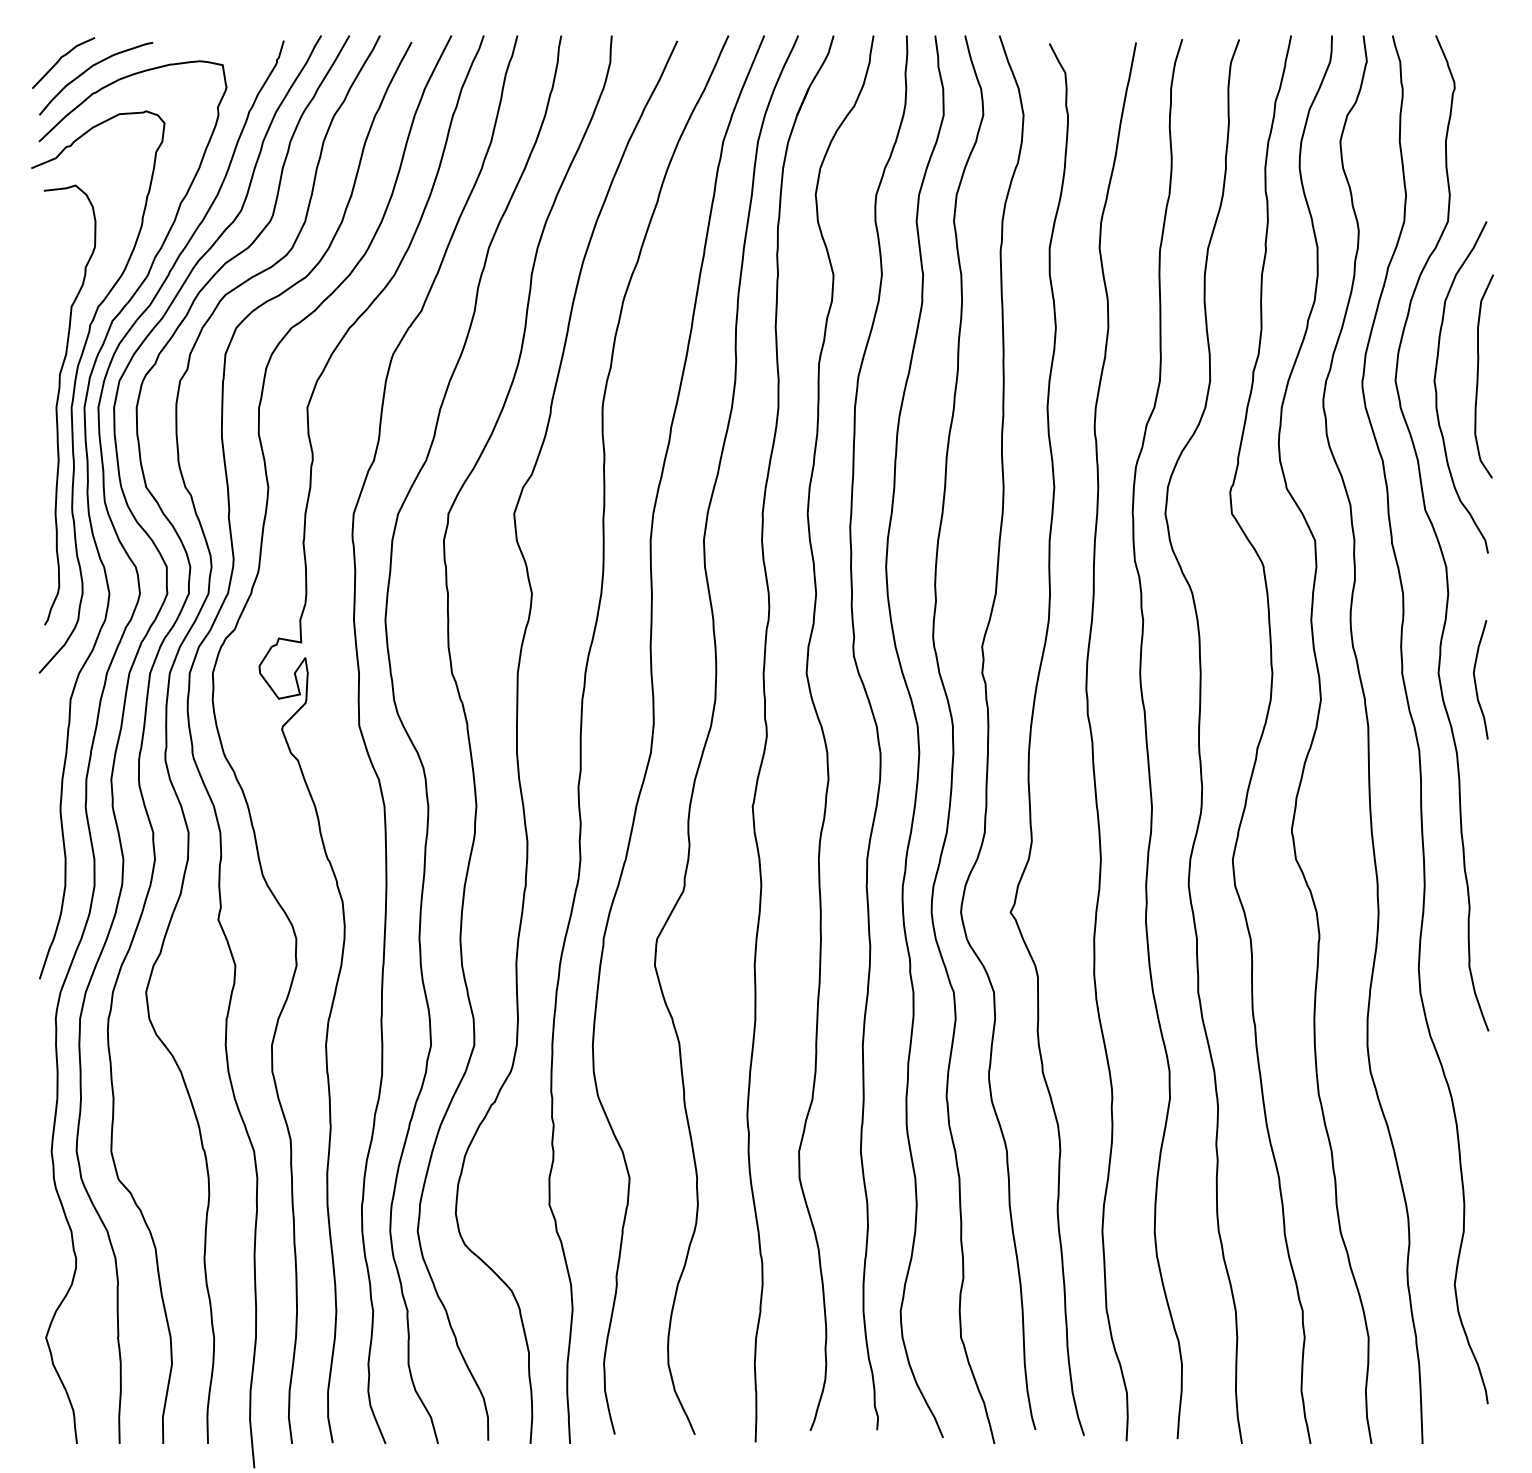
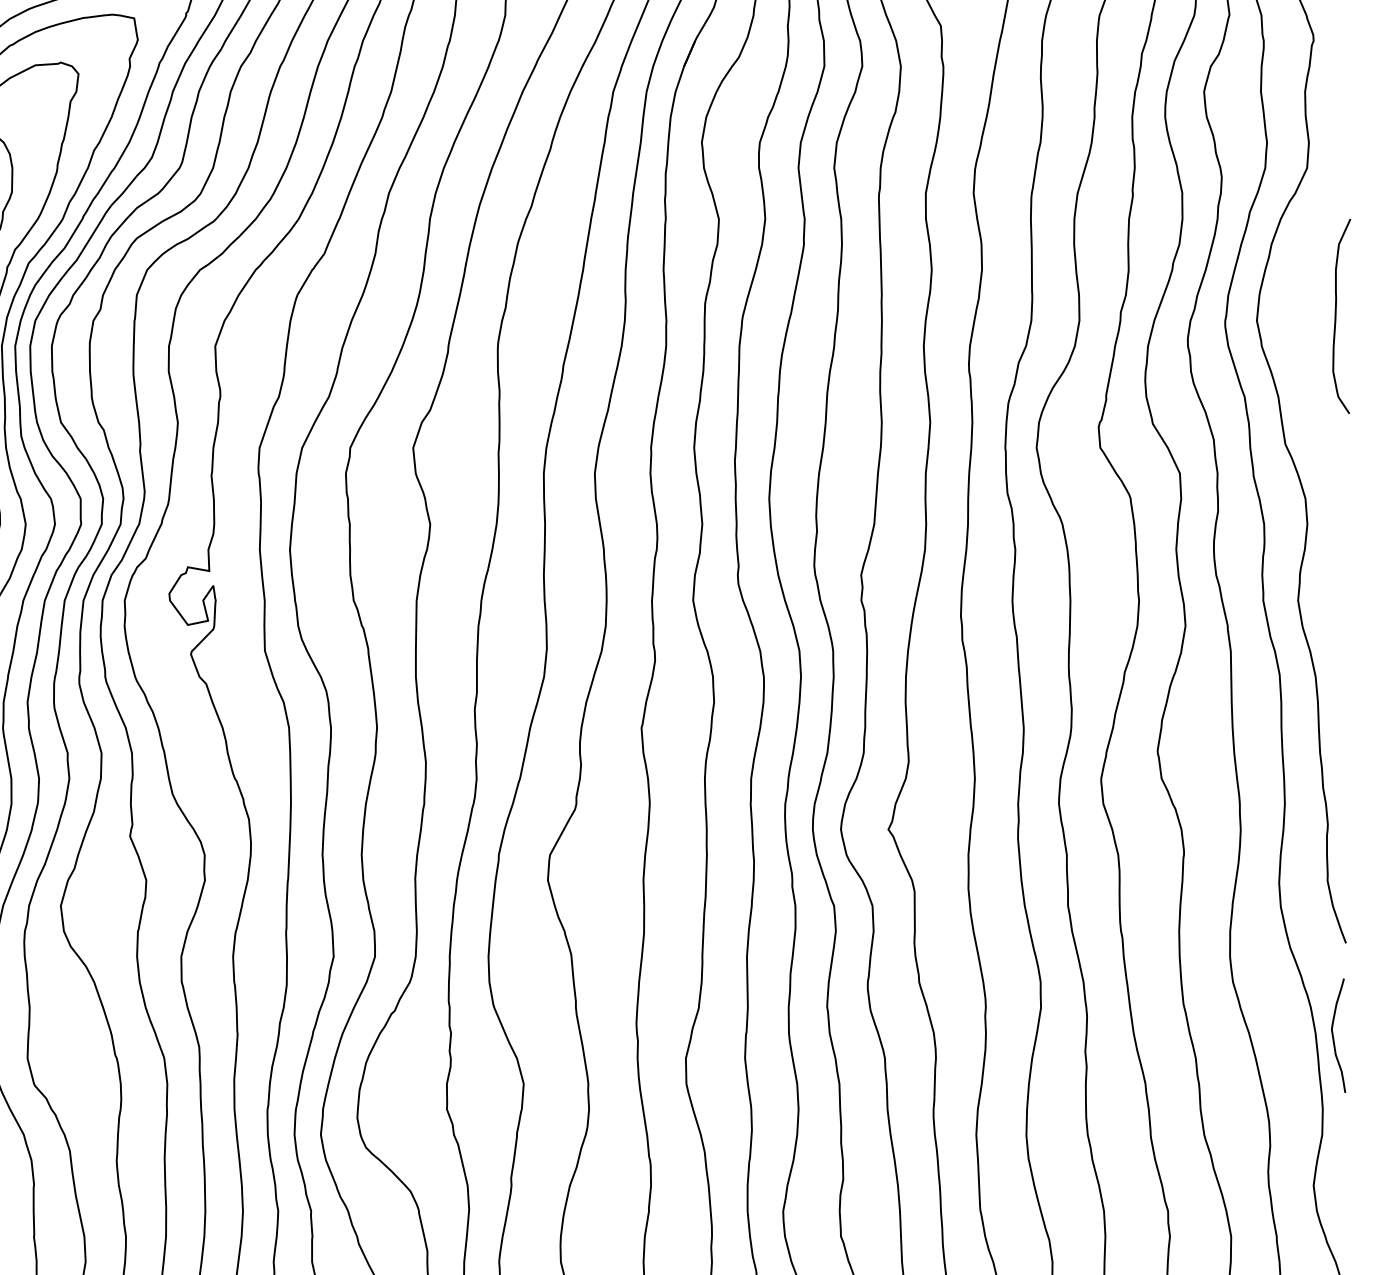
curve: (1437, 392) -> (1297, 331), removed
curve: (1475, 679) -> (1333, 1035), moved

